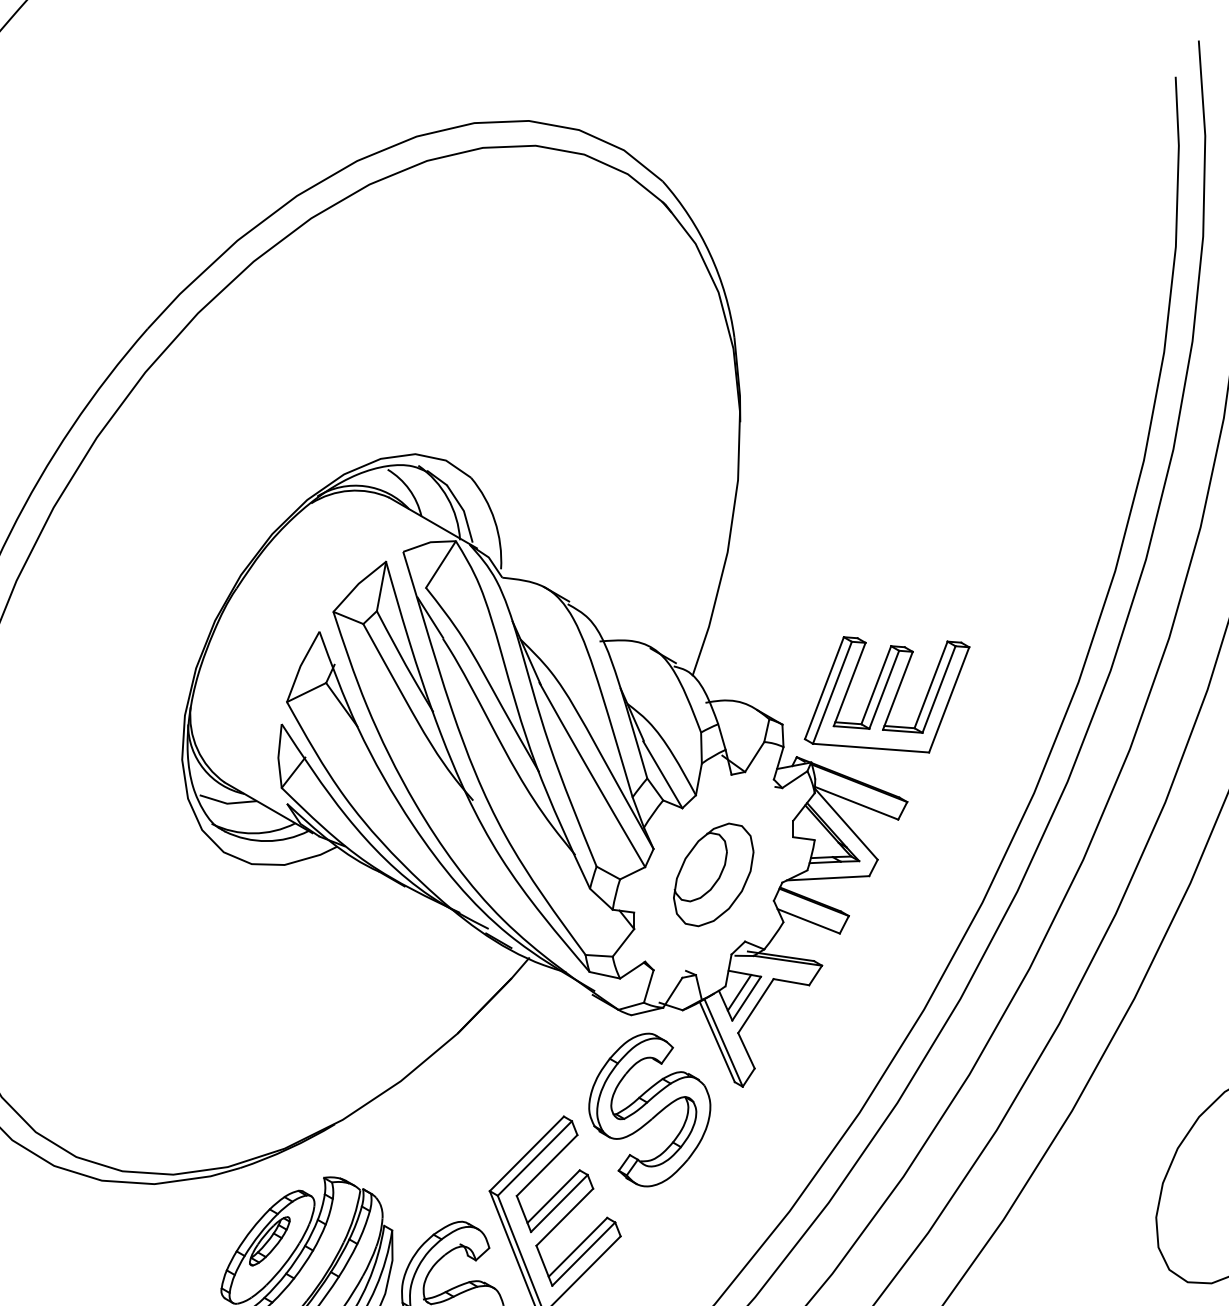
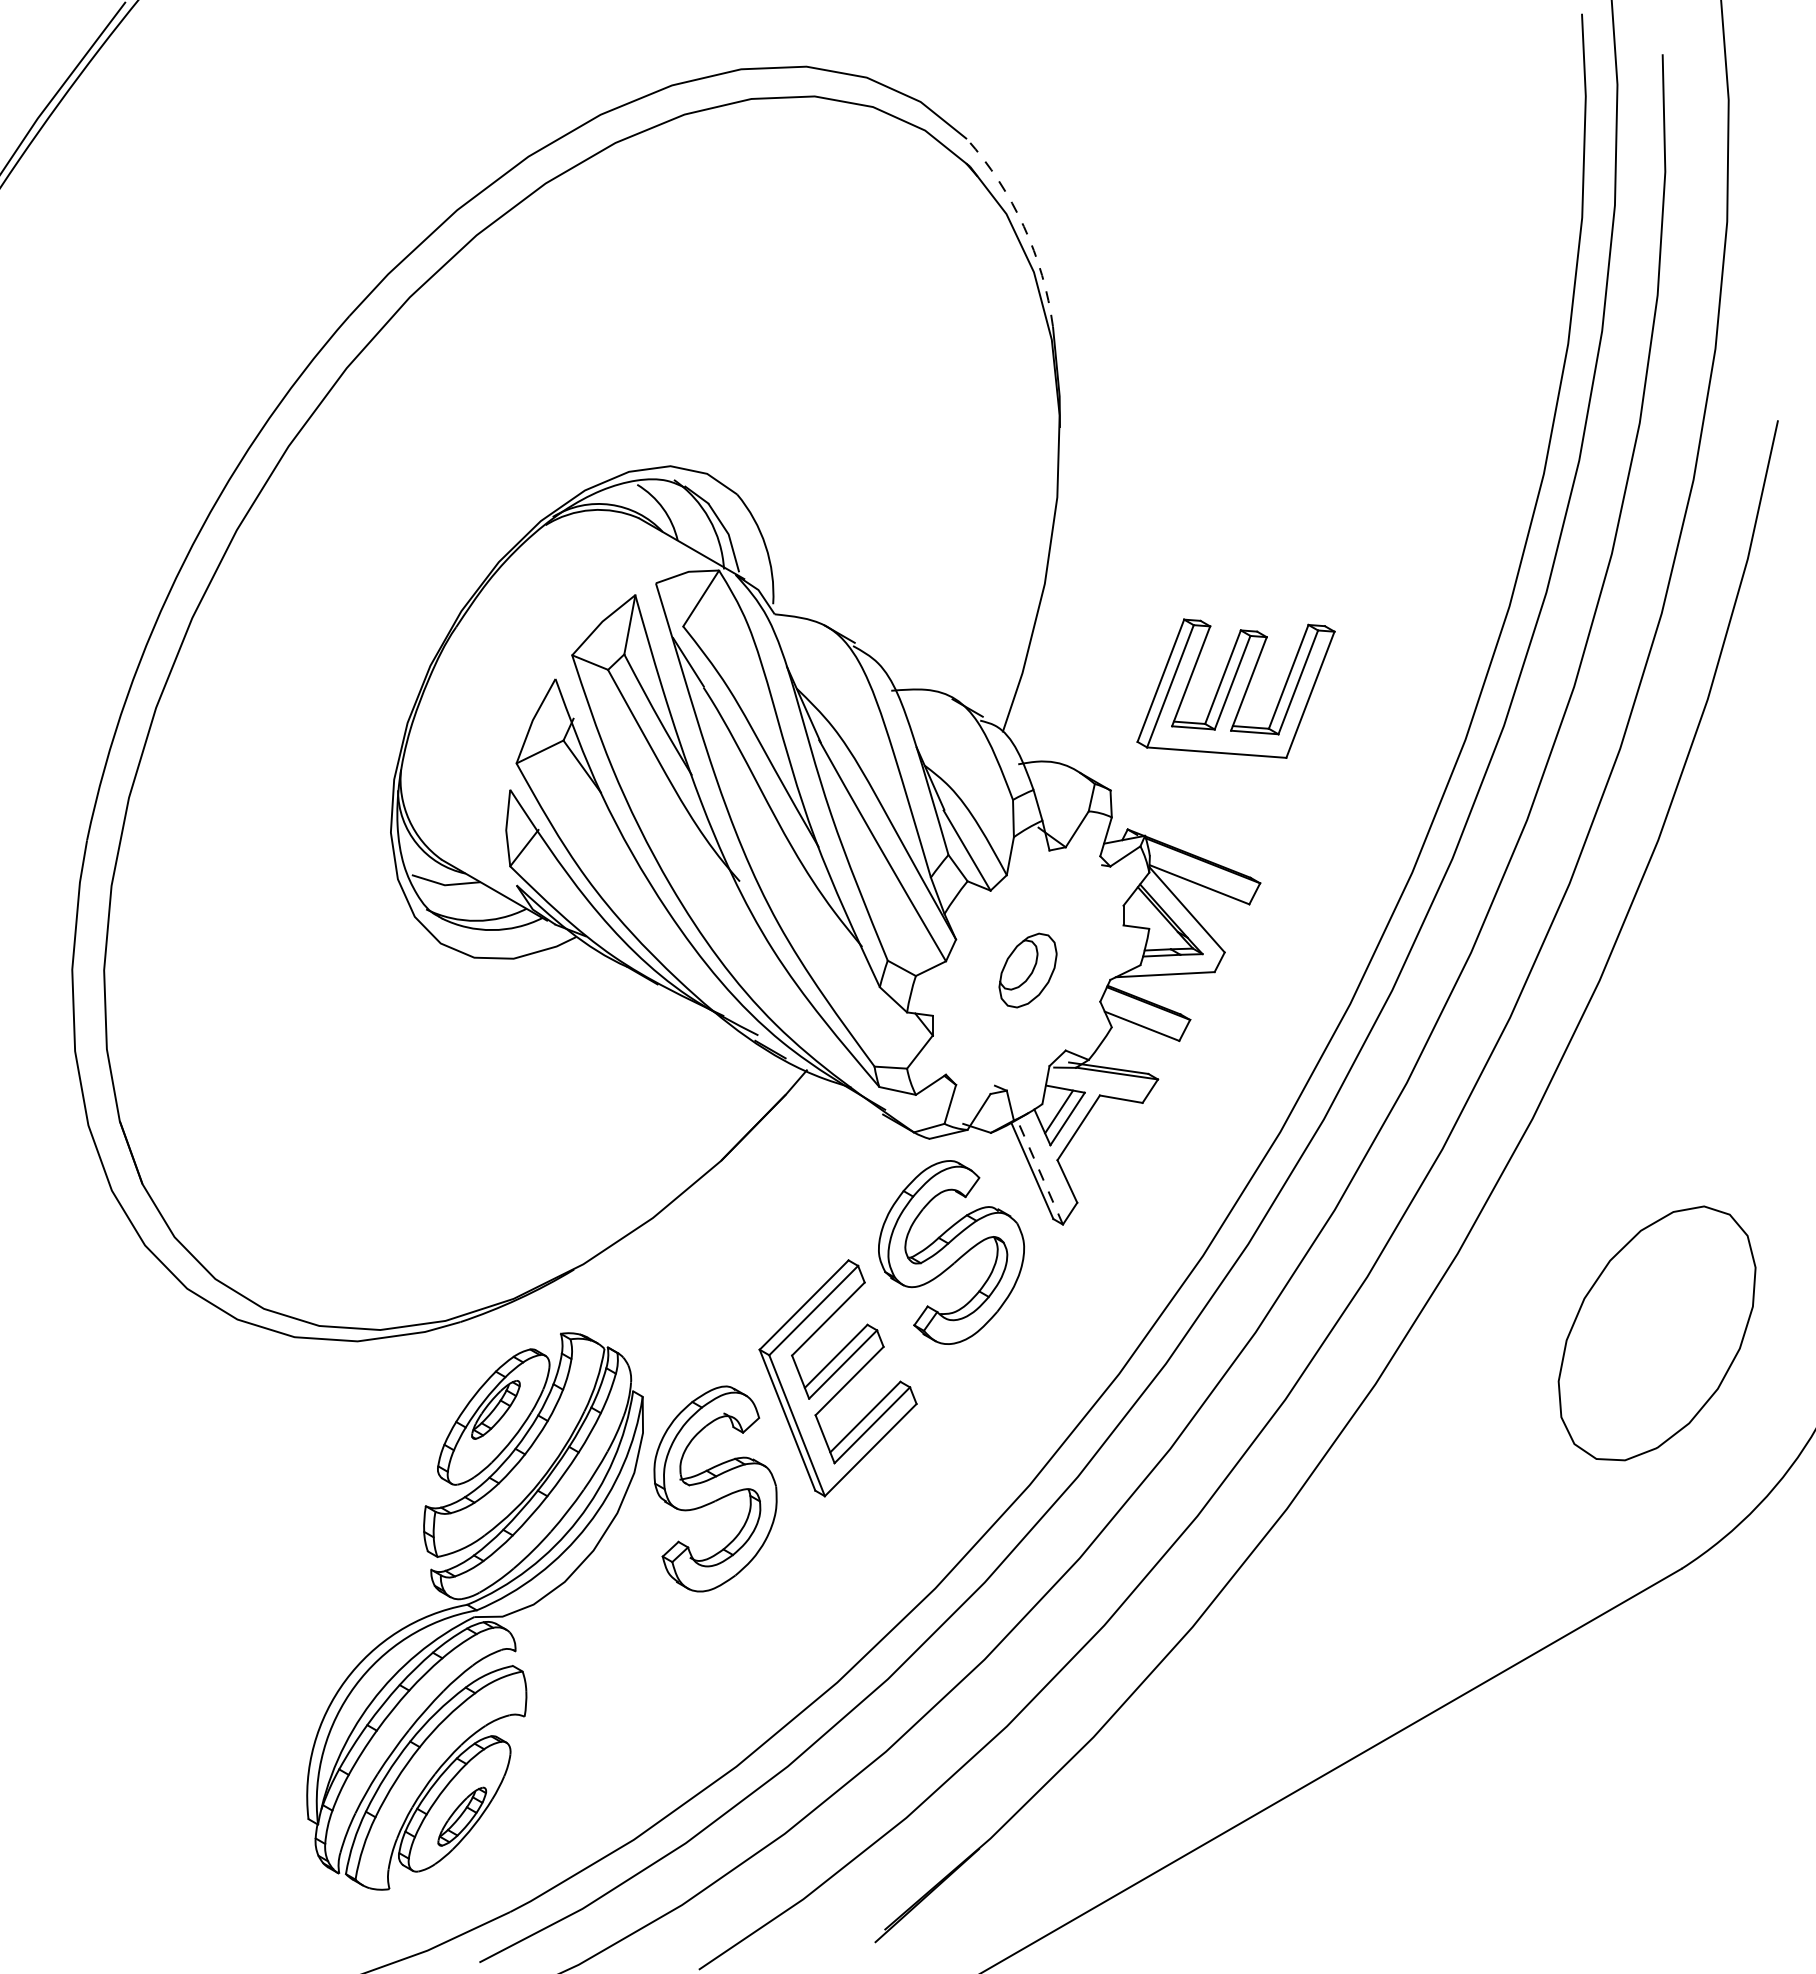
arc: (709, 254) -> (1023, 226), solid -> dashed
part: (886, 694) -> (1235, 688), moved
part: (713, 874) -> (1027, 970), size x0.6
line: (723, 1042) -> (1039, 1171), solid -> dashed

